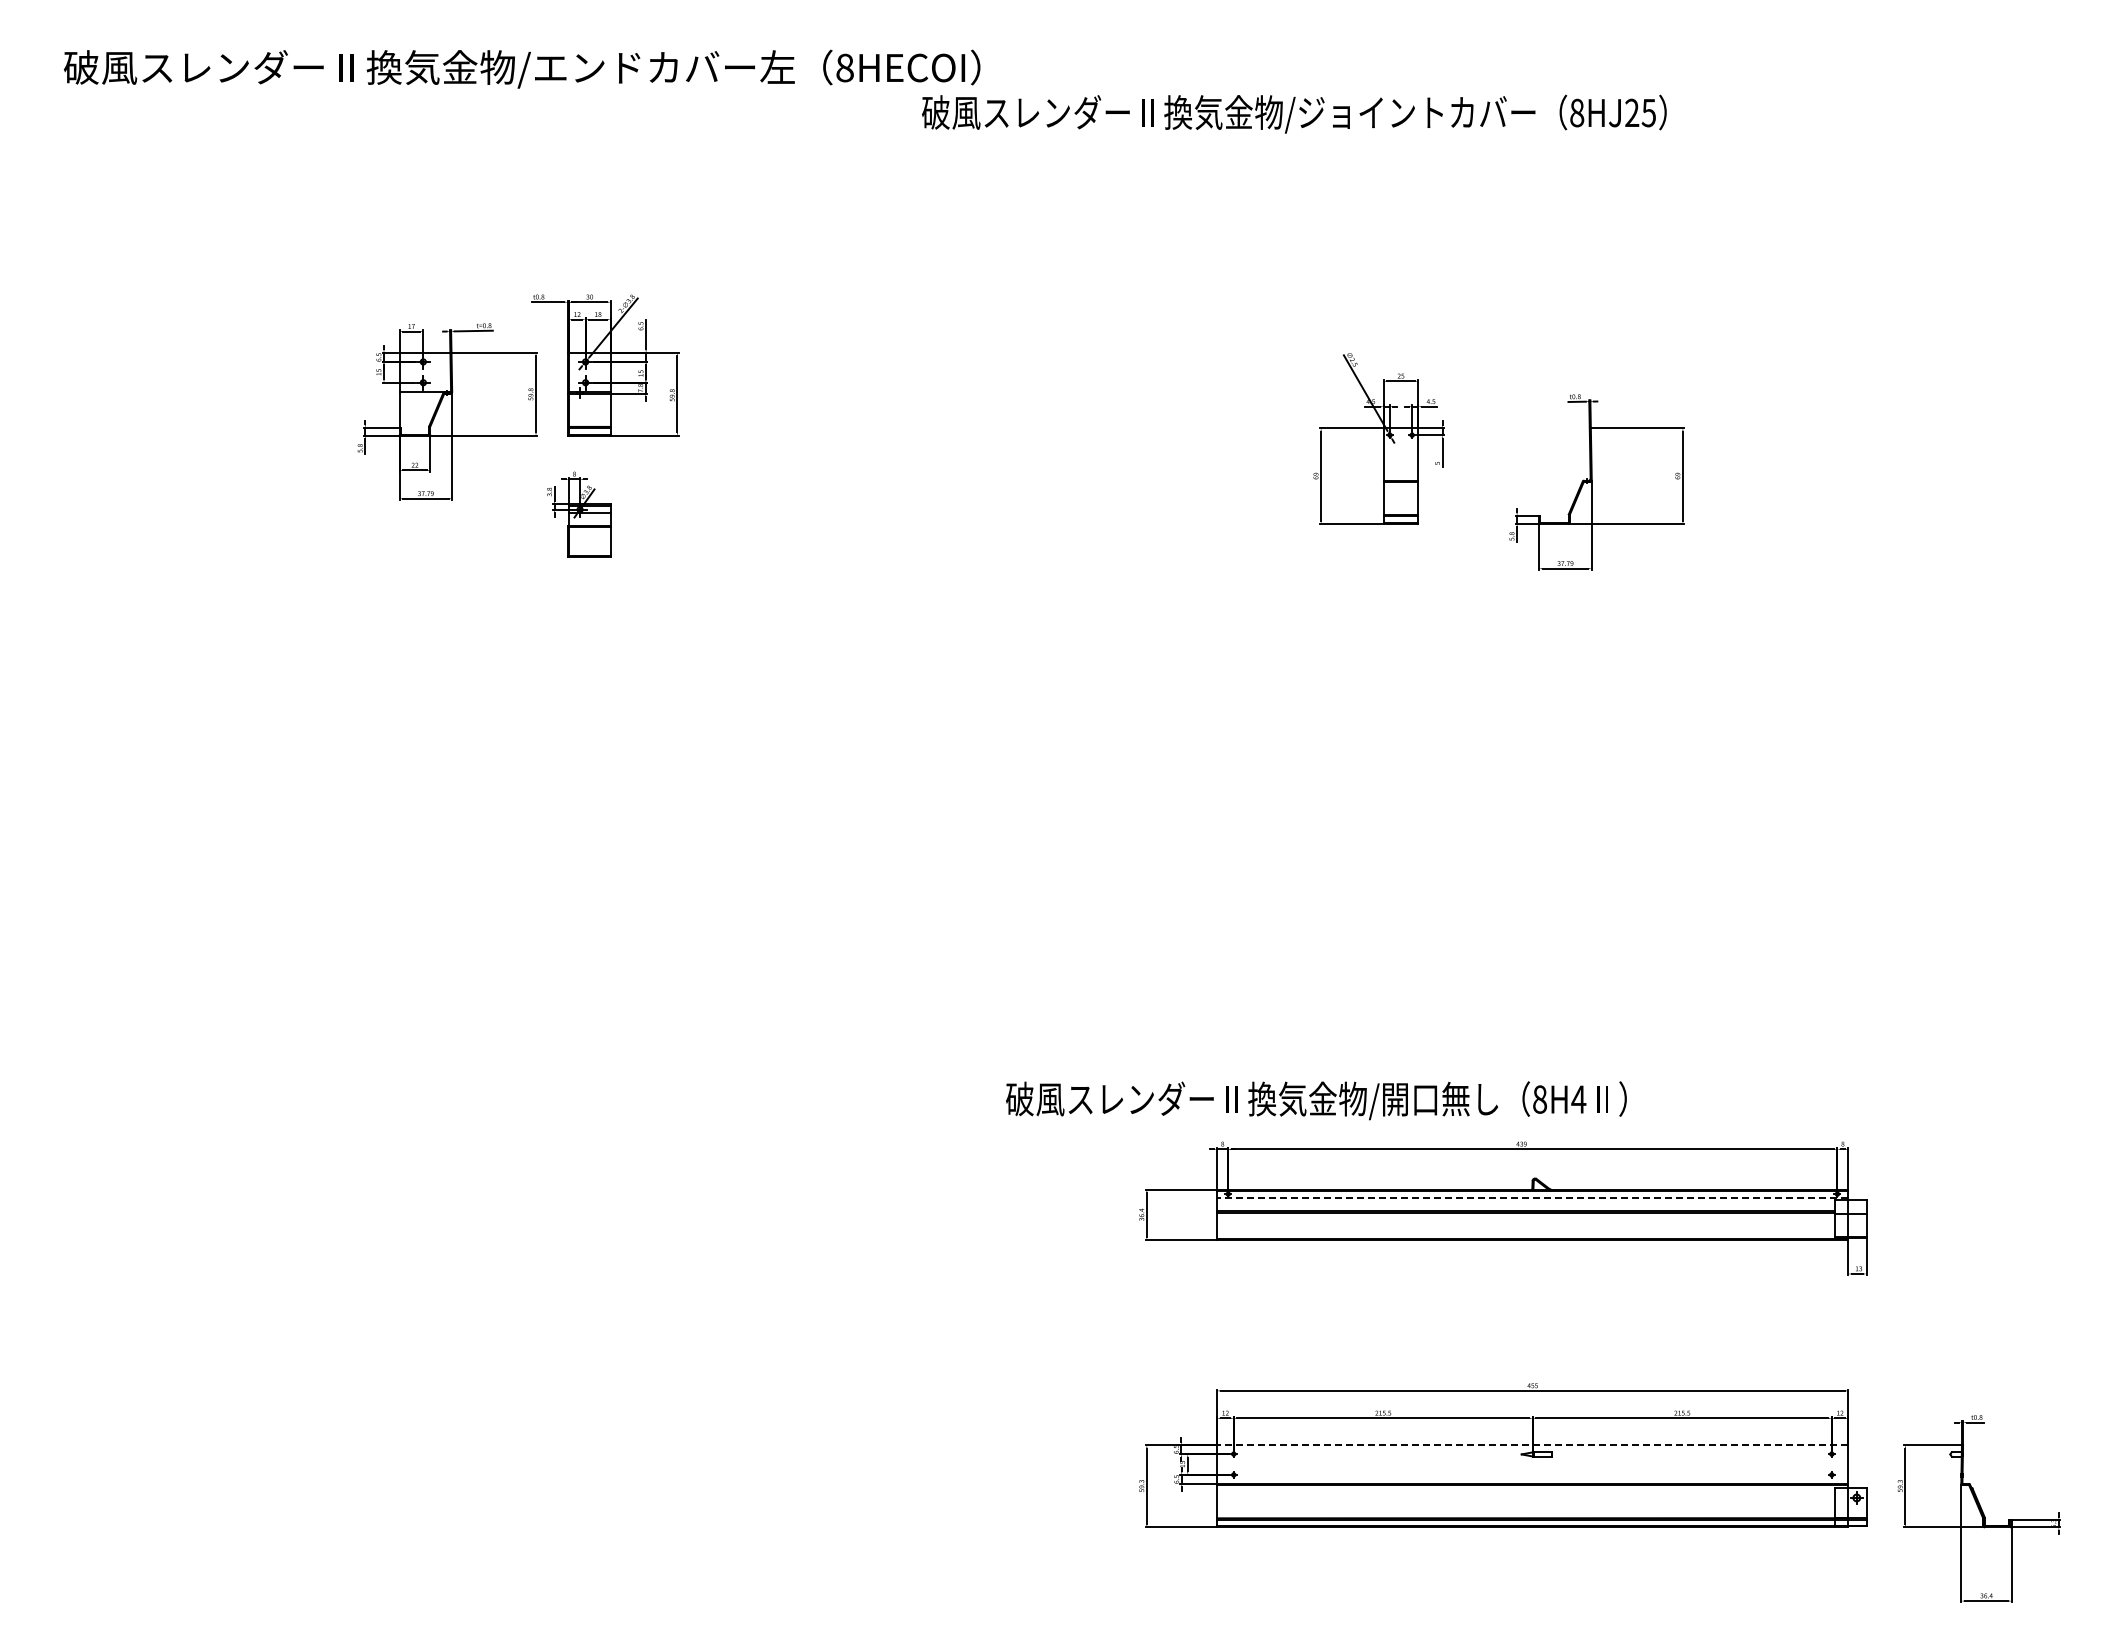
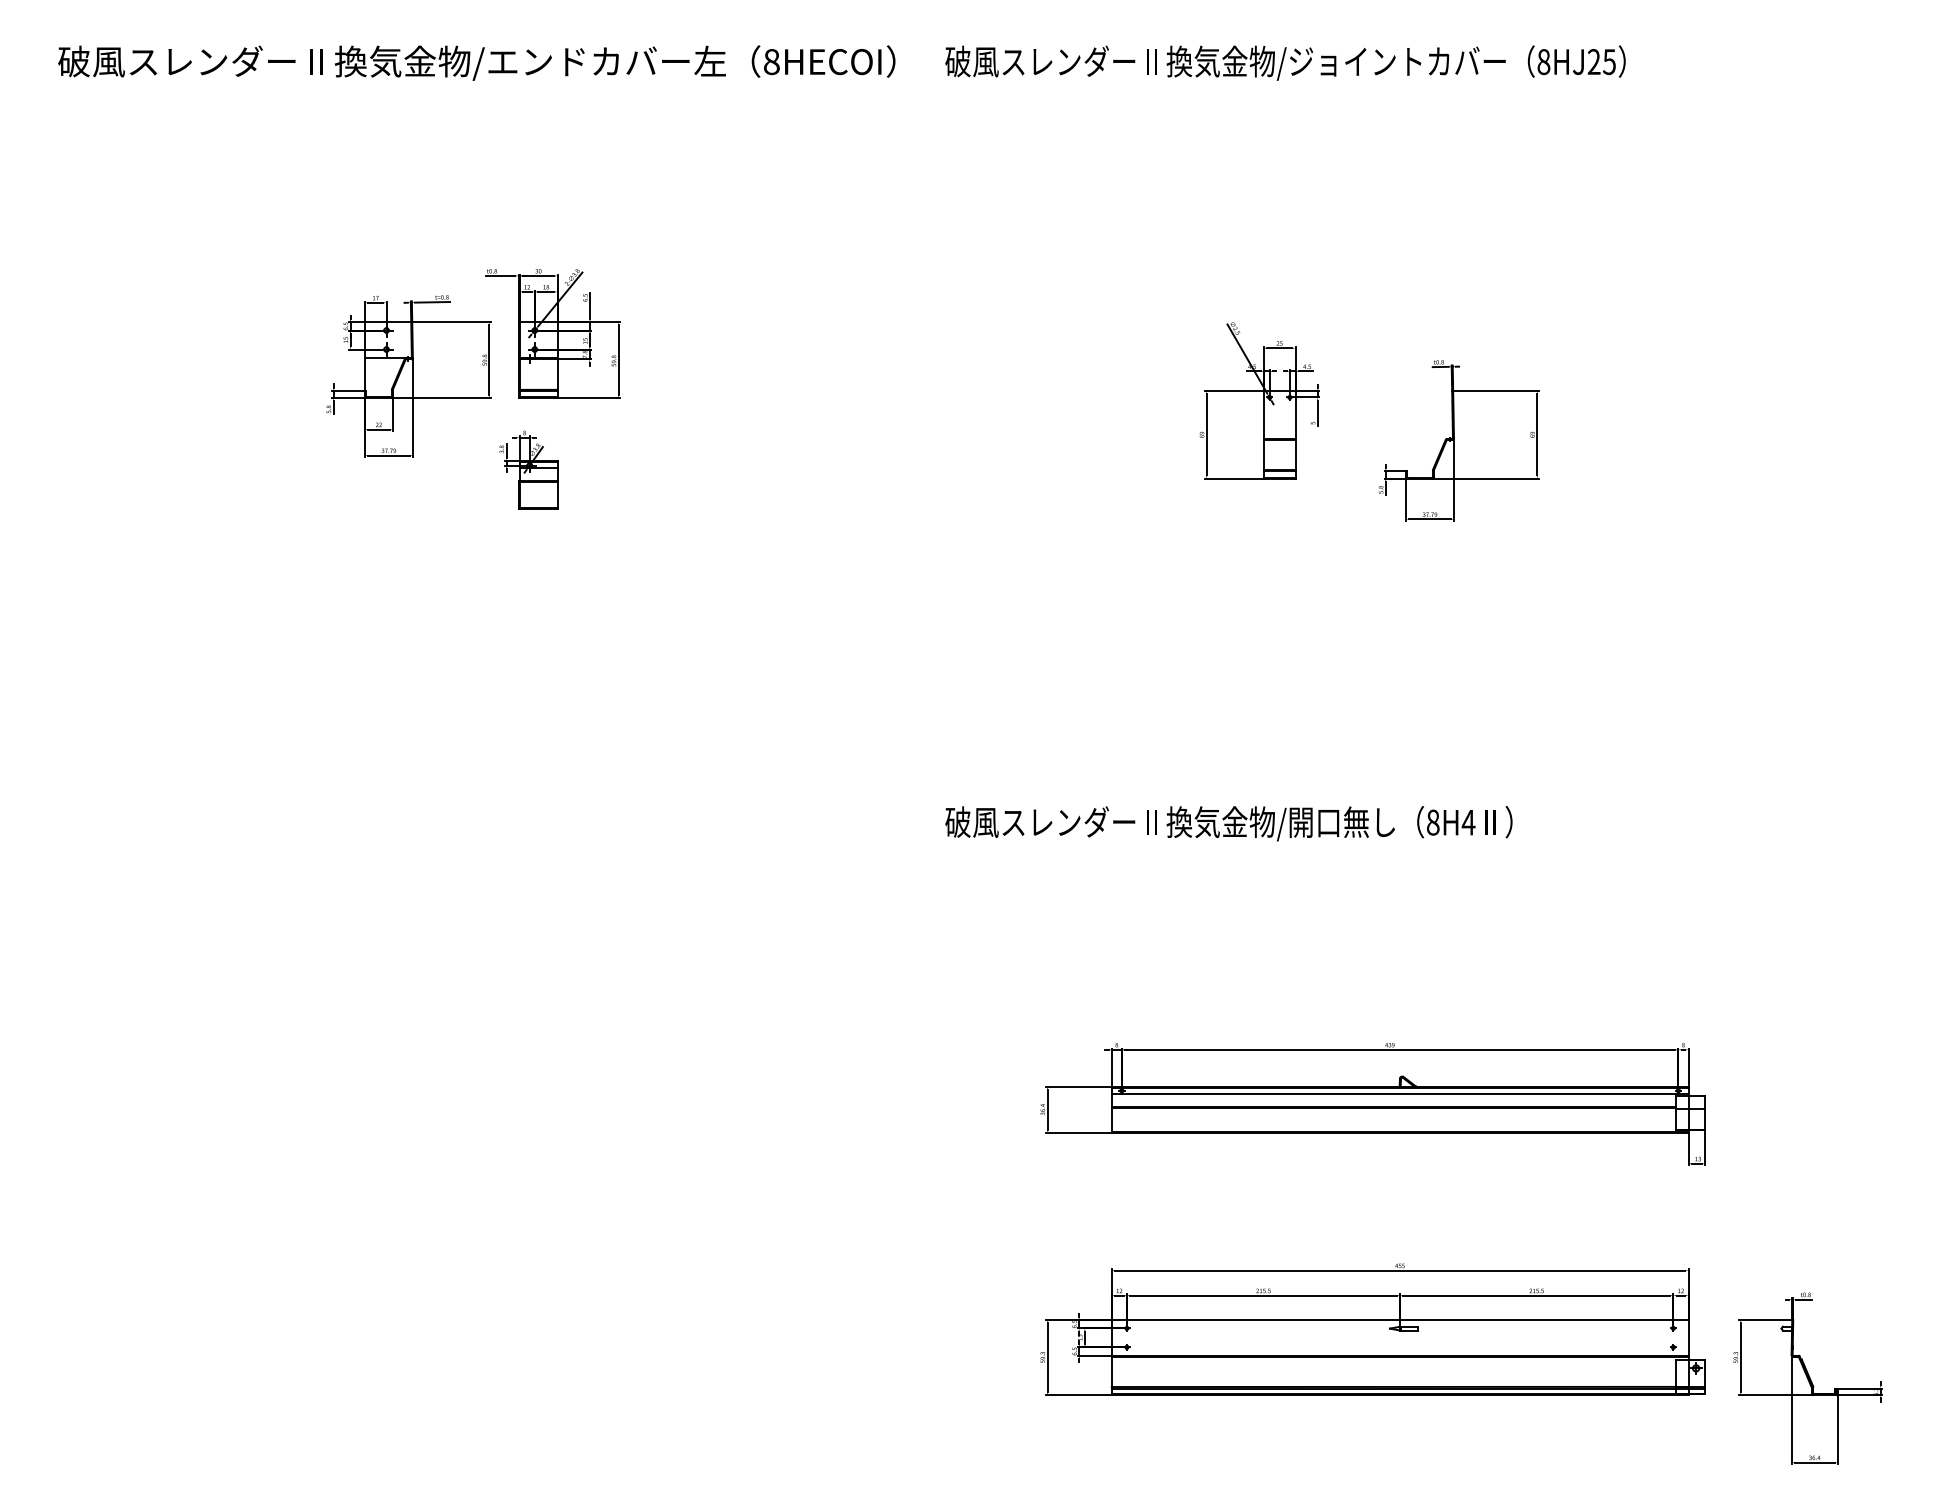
text: (1294, 113) -> (1285, 62), moved
text: (1316, 1100) -> (1229, 823), moved
line: (1532, 1198) -> (1399, 1094), dashed -> solid
line: (1532, 1445) -> (1399, 1320), dashed -> solid

